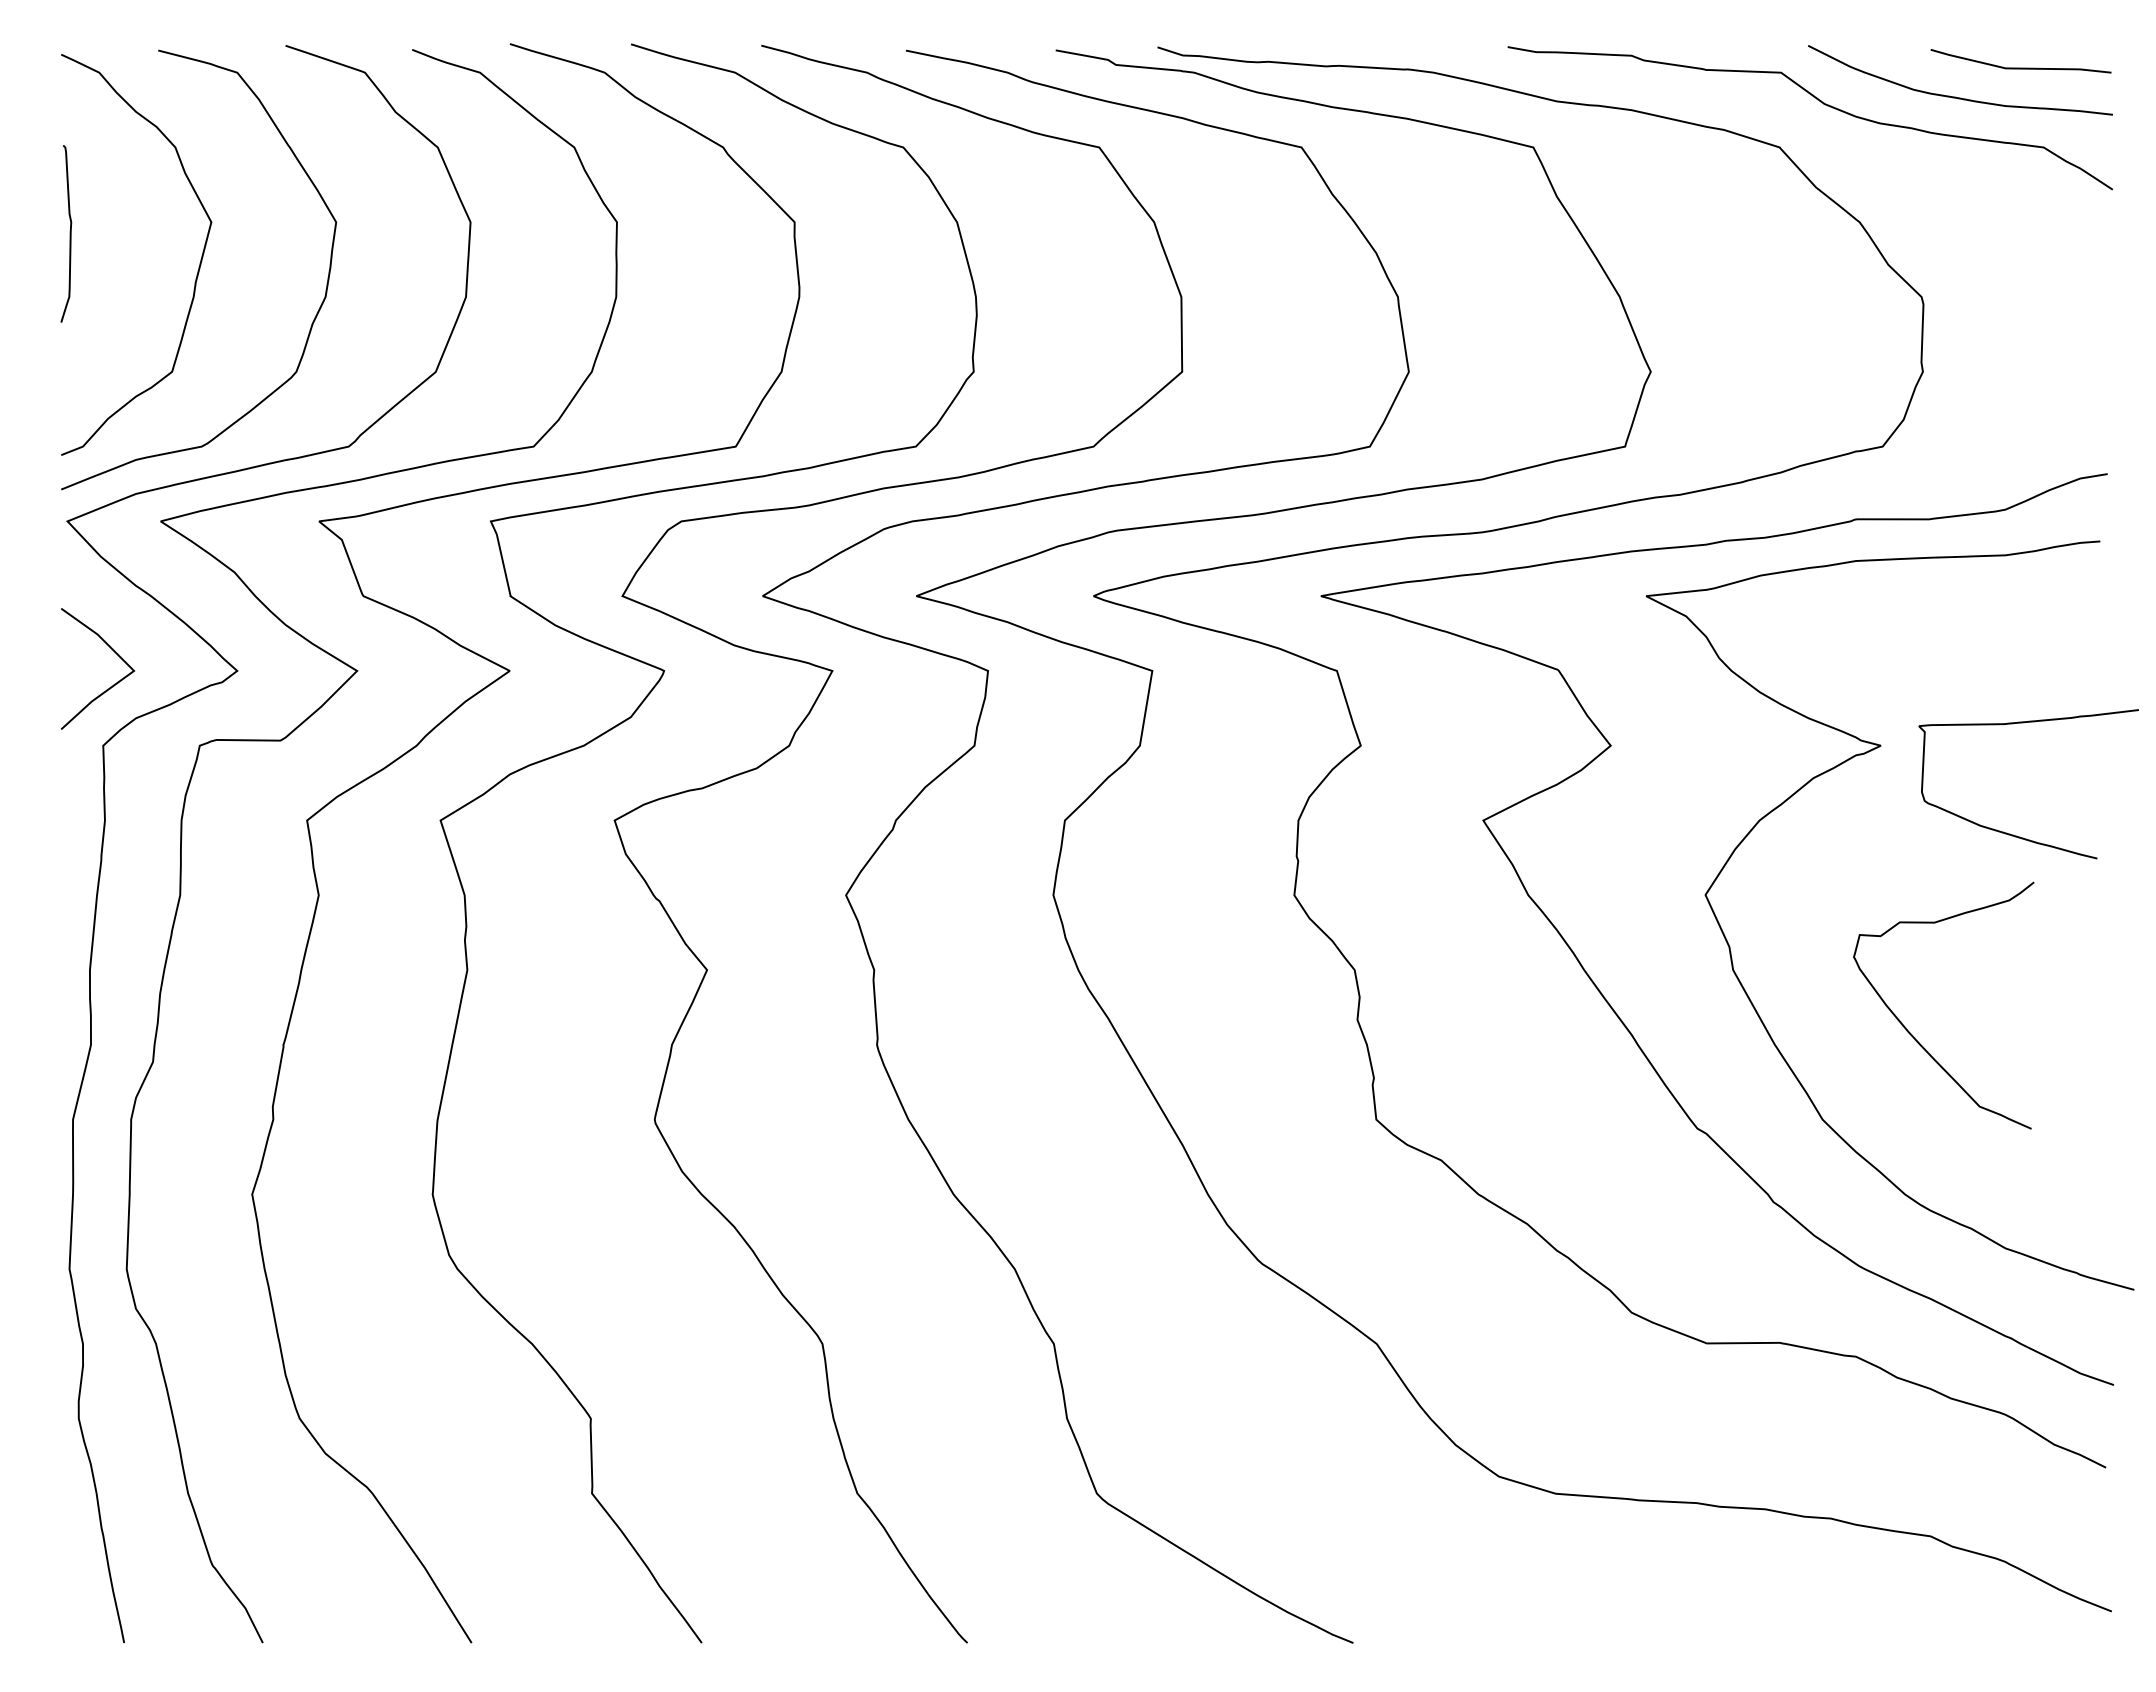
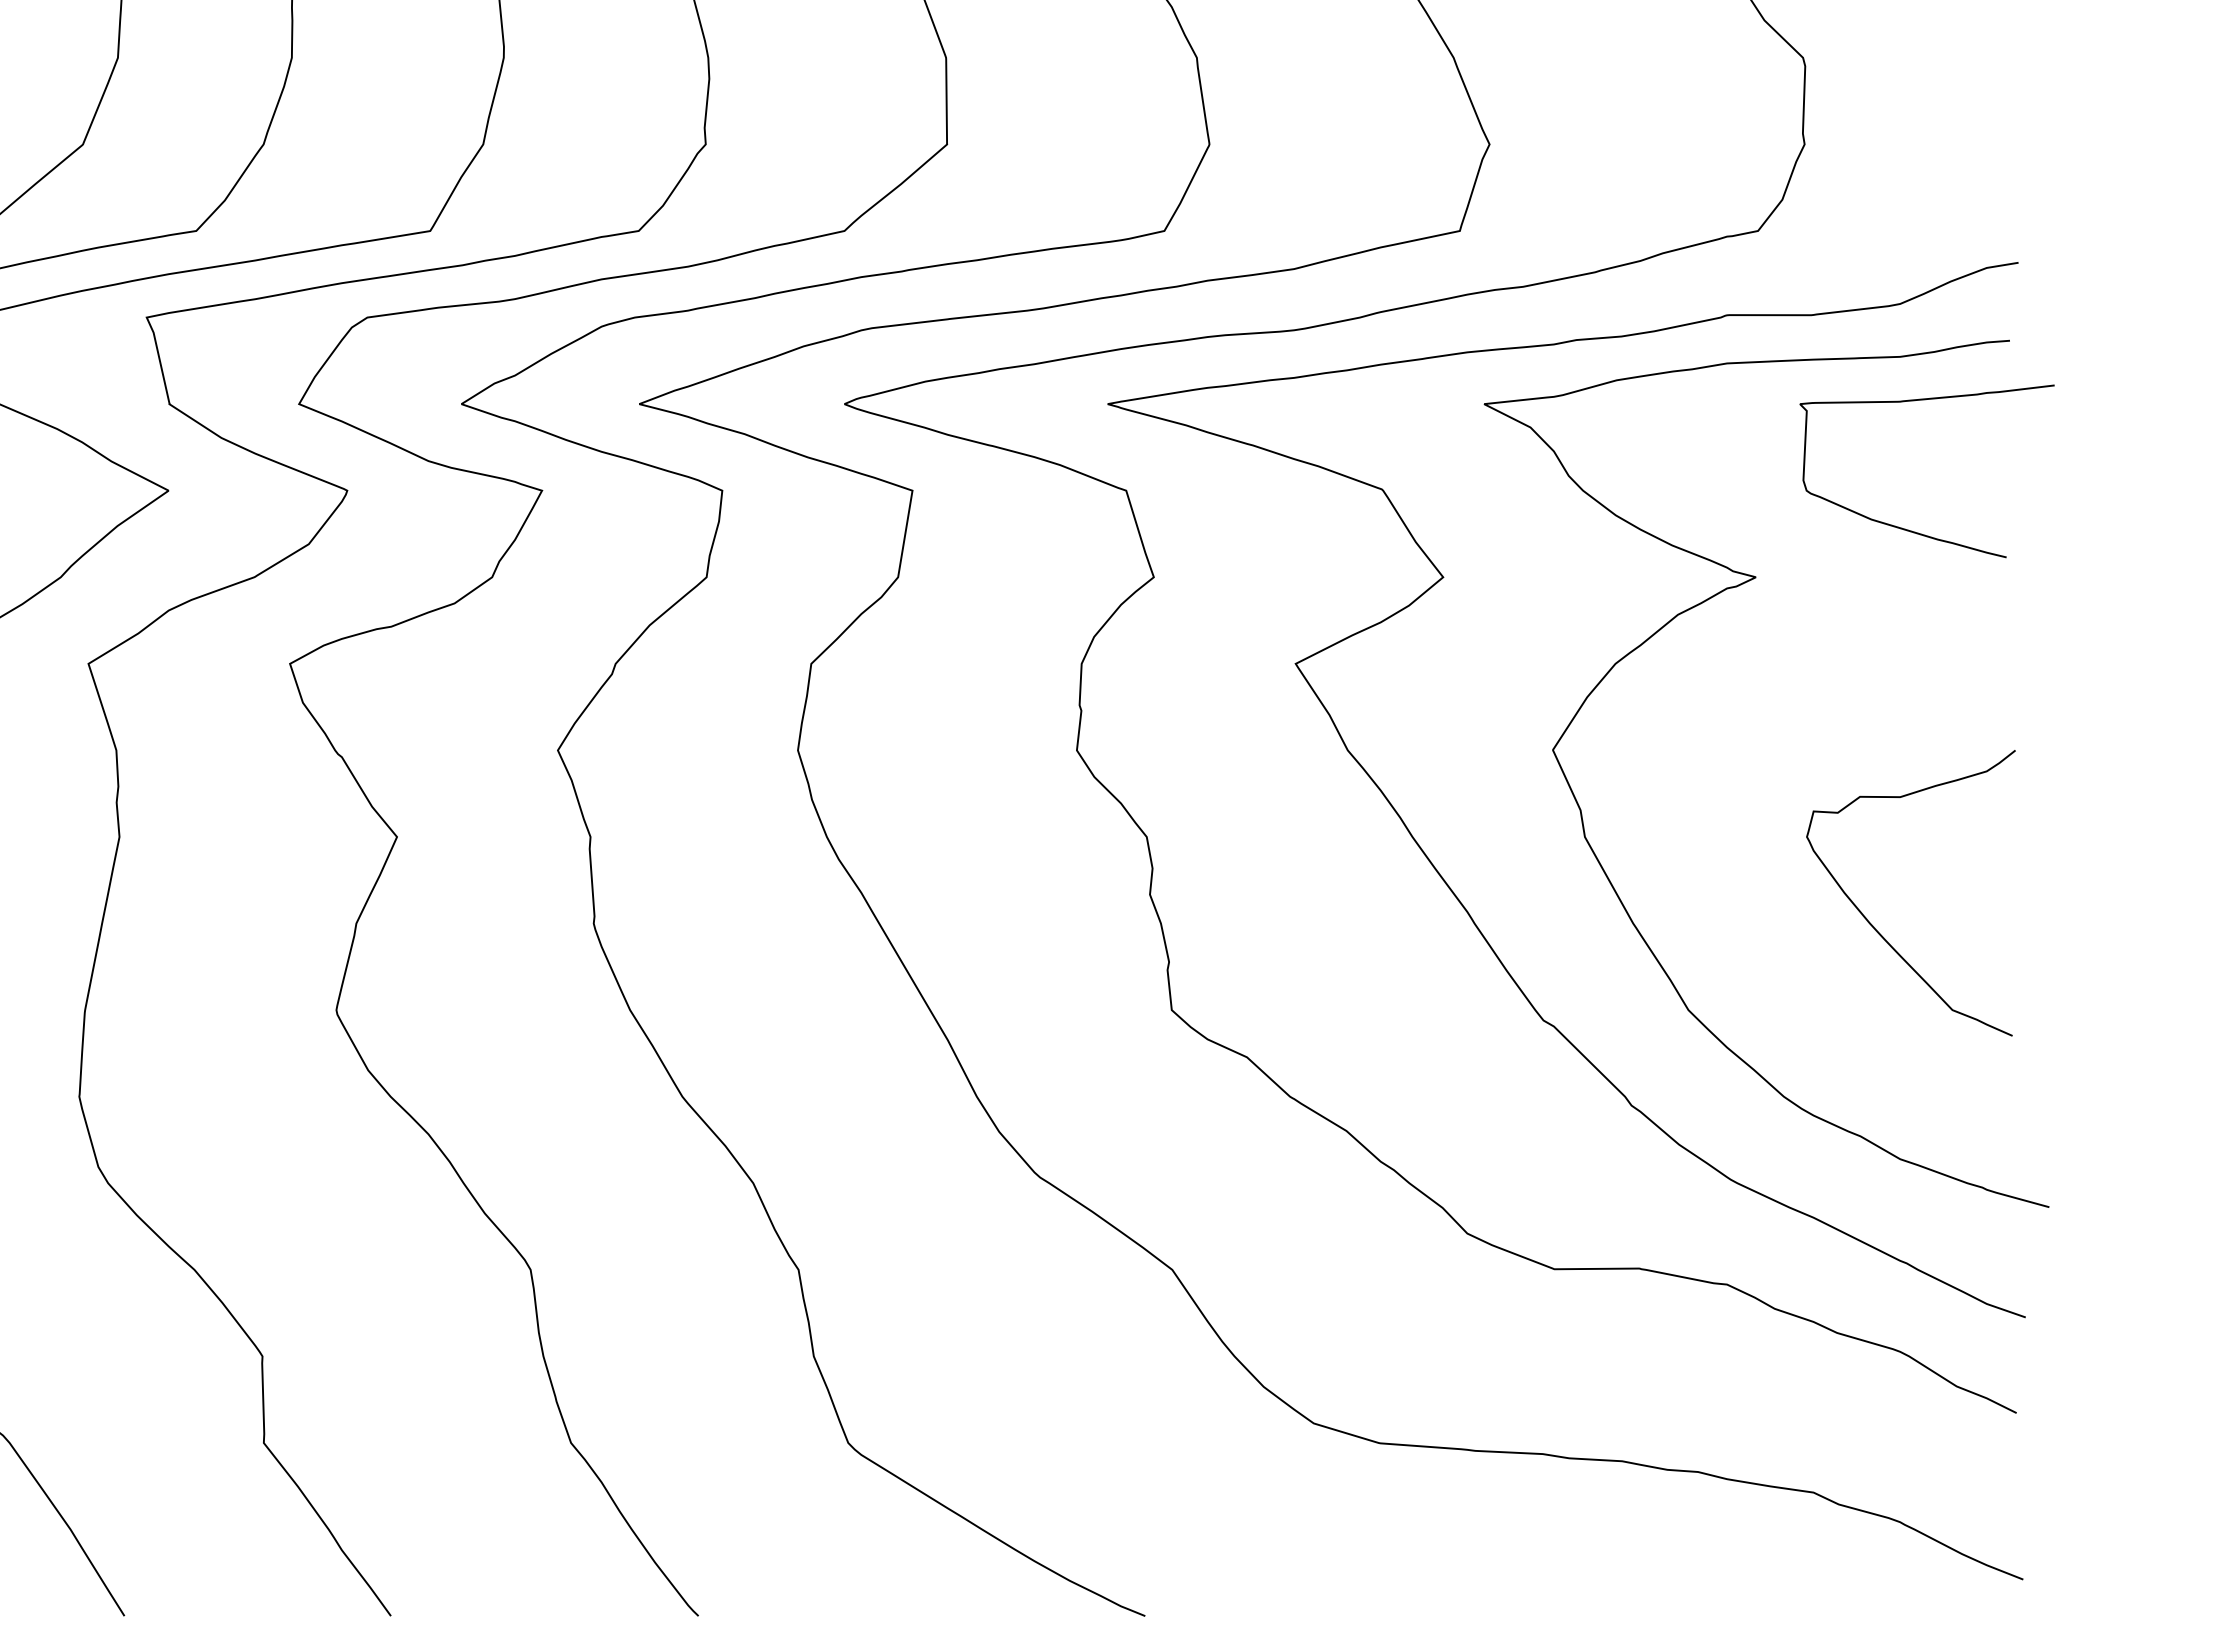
curve: (2010, 833) -> (1906, 528), moved
curve: (1913, 1035) -> (1875, 927), moved

